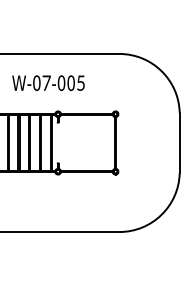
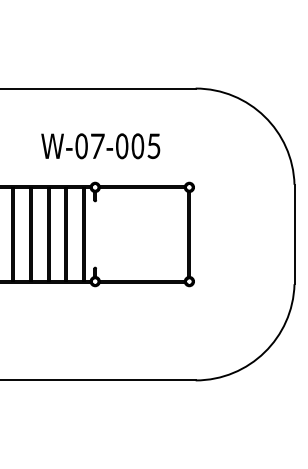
text: (48, 82) -> (100, 145), moved

